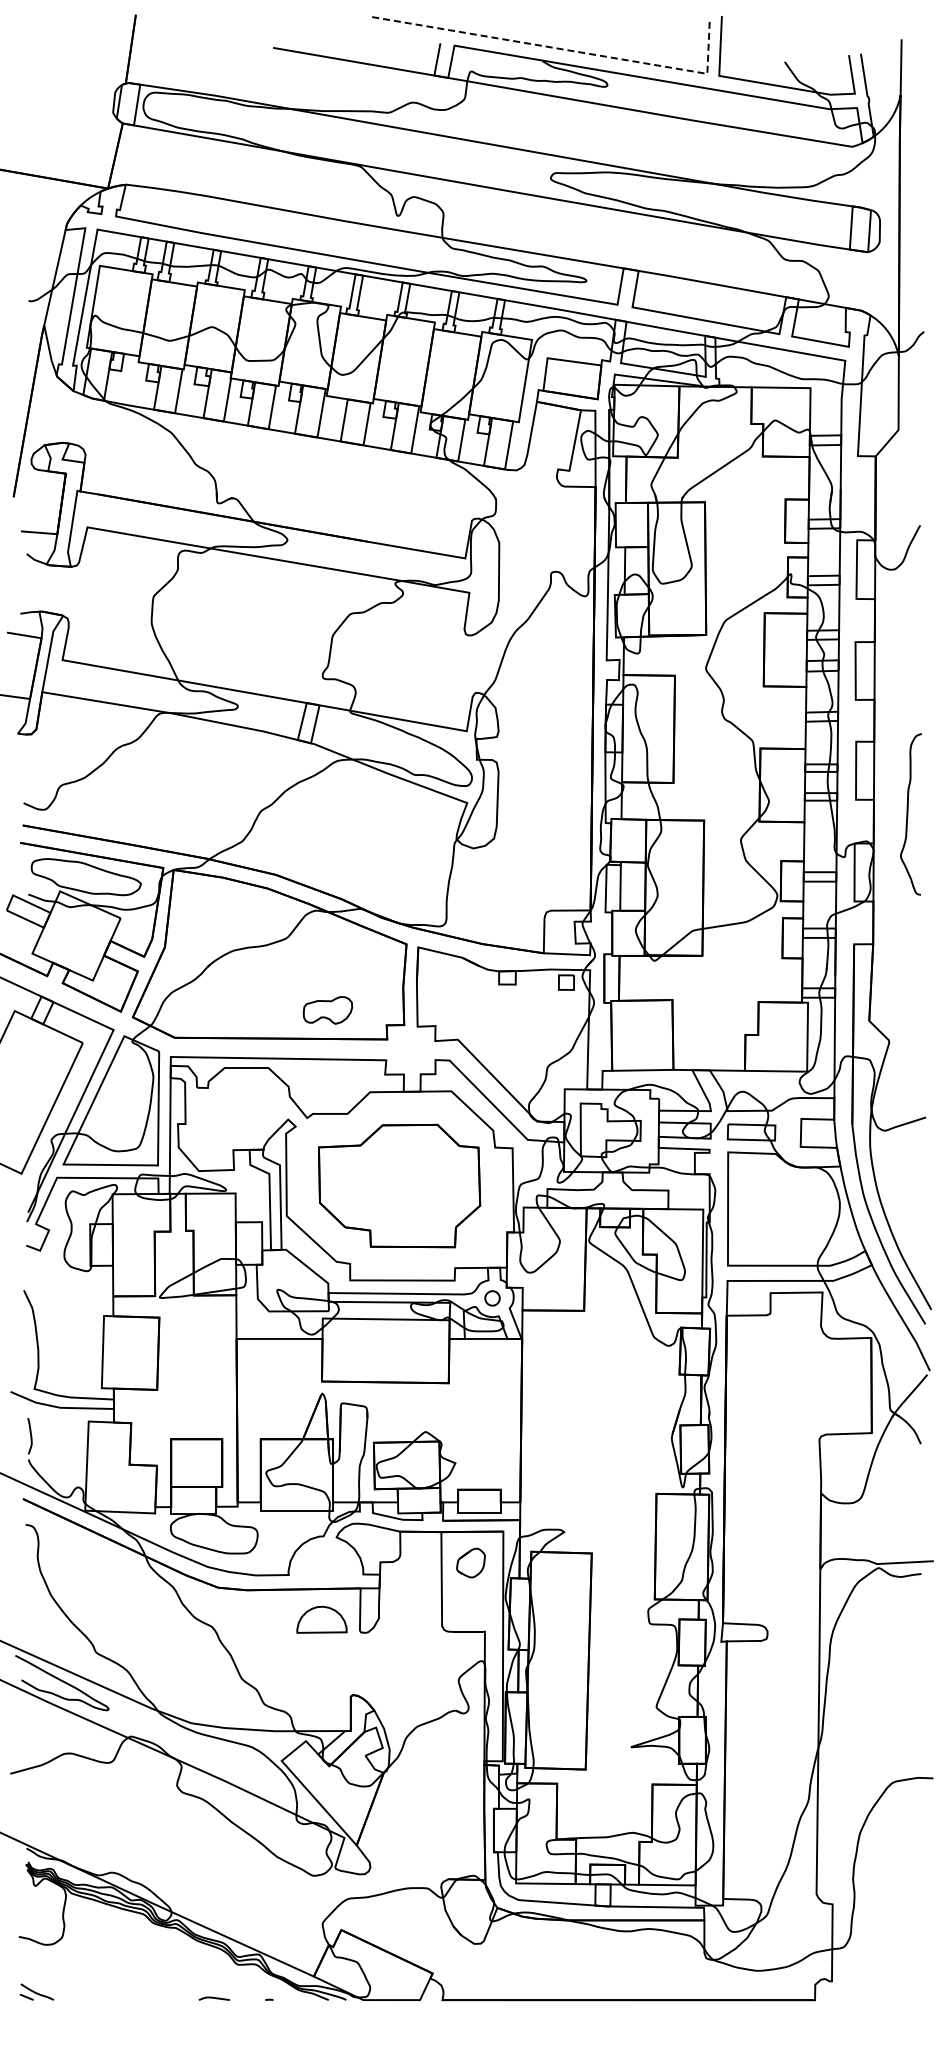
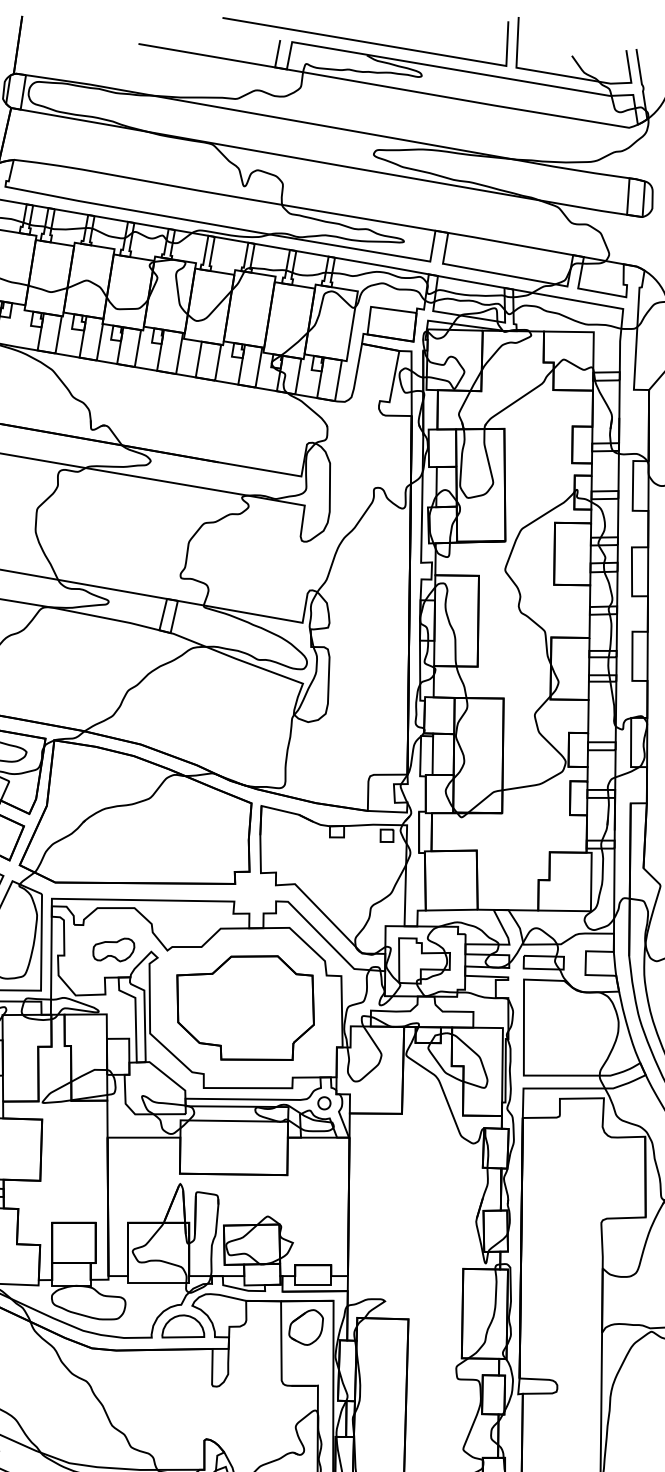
line: (566, 50) -> (387, 46), dashed -> solid
part: (327, 1010) -> (113, 950), moved
part: (470, 1562) -> (305, 1327), size x1.43
part: (321, 1619) -> (182, 1326), moved

